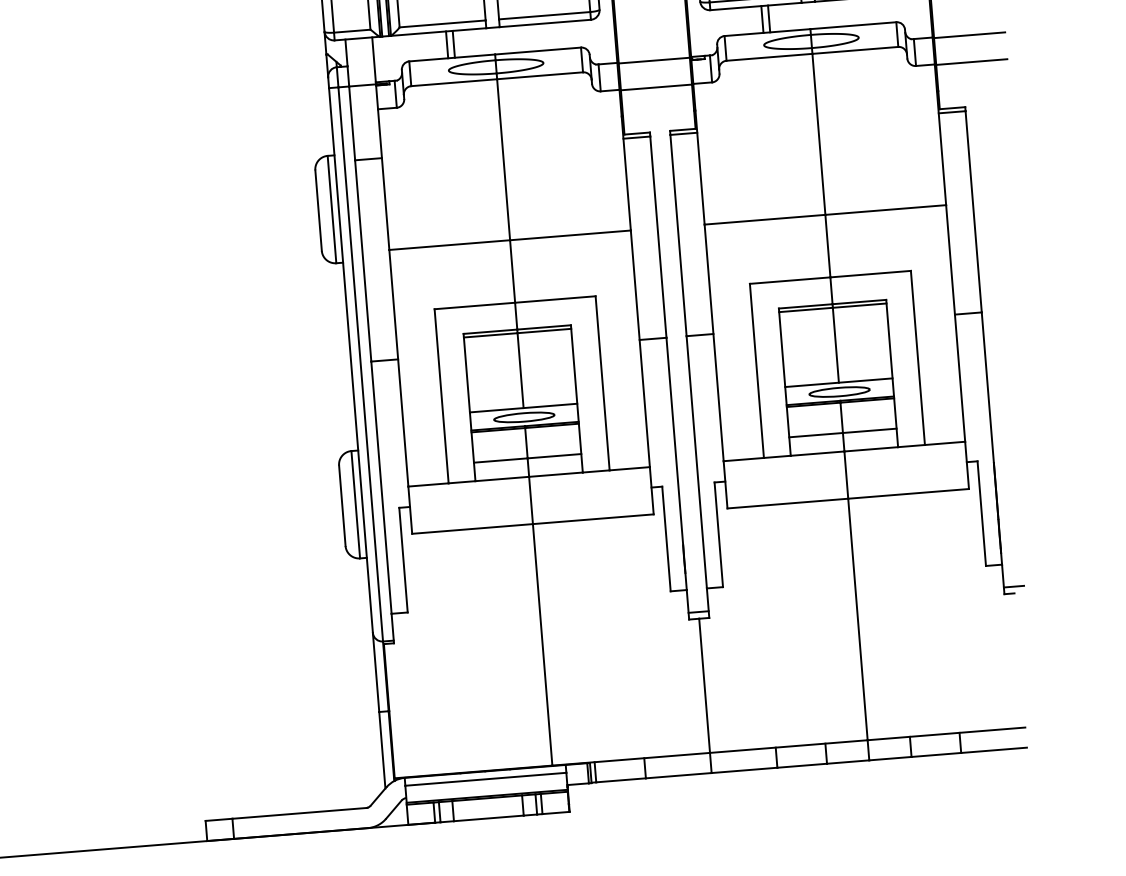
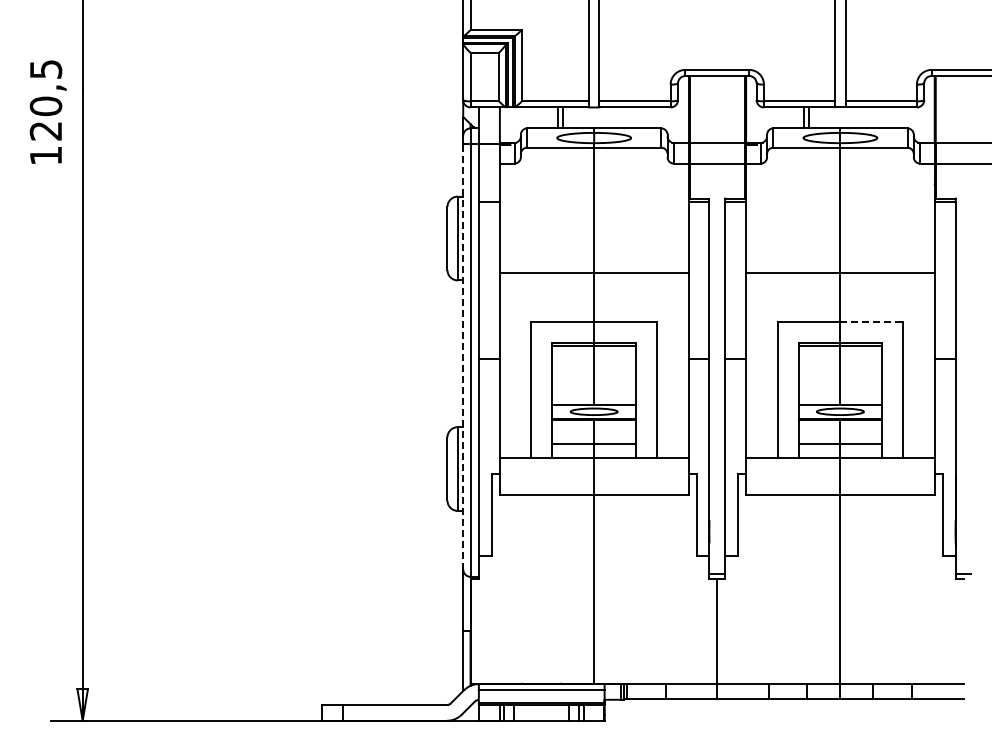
line: (871, 274) -> (872, 322), solid -> dashed
line: (351, 360) -> (463, 356), solid -> dashed

